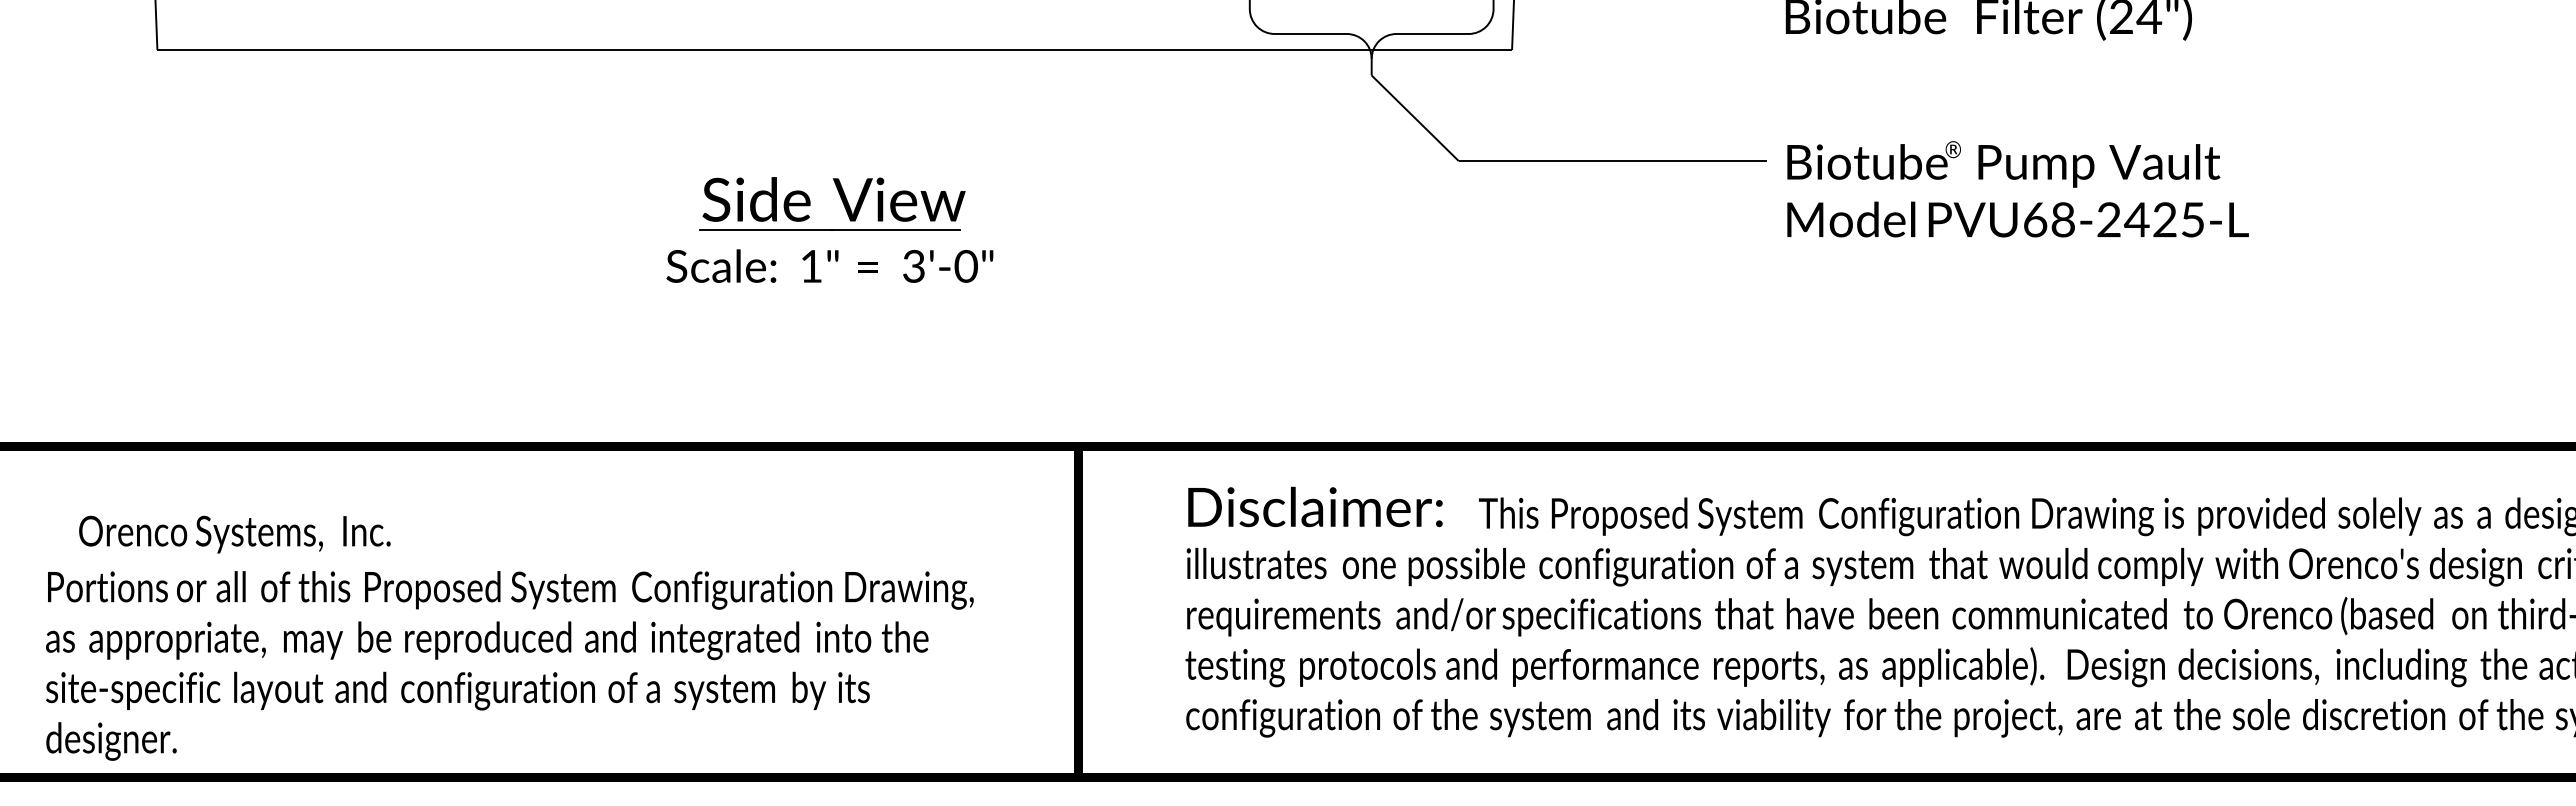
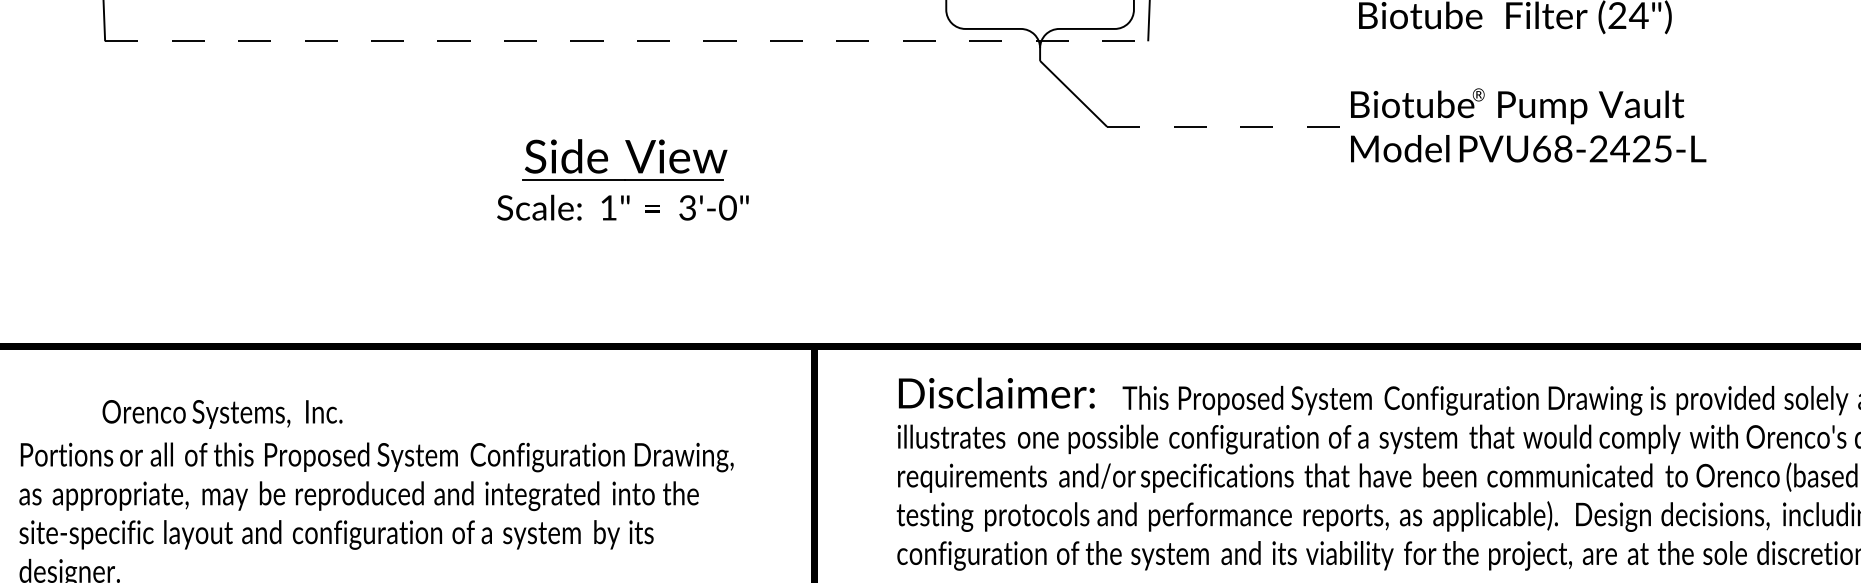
line: (835, 50) -> (627, 41), solid -> dashed
line: (1613, 161) -> (1226, 127), solid -> dashed
text: (2017, 189) -> (1528, 125), moved
text: (234, 534) -> (222, 414), moved

